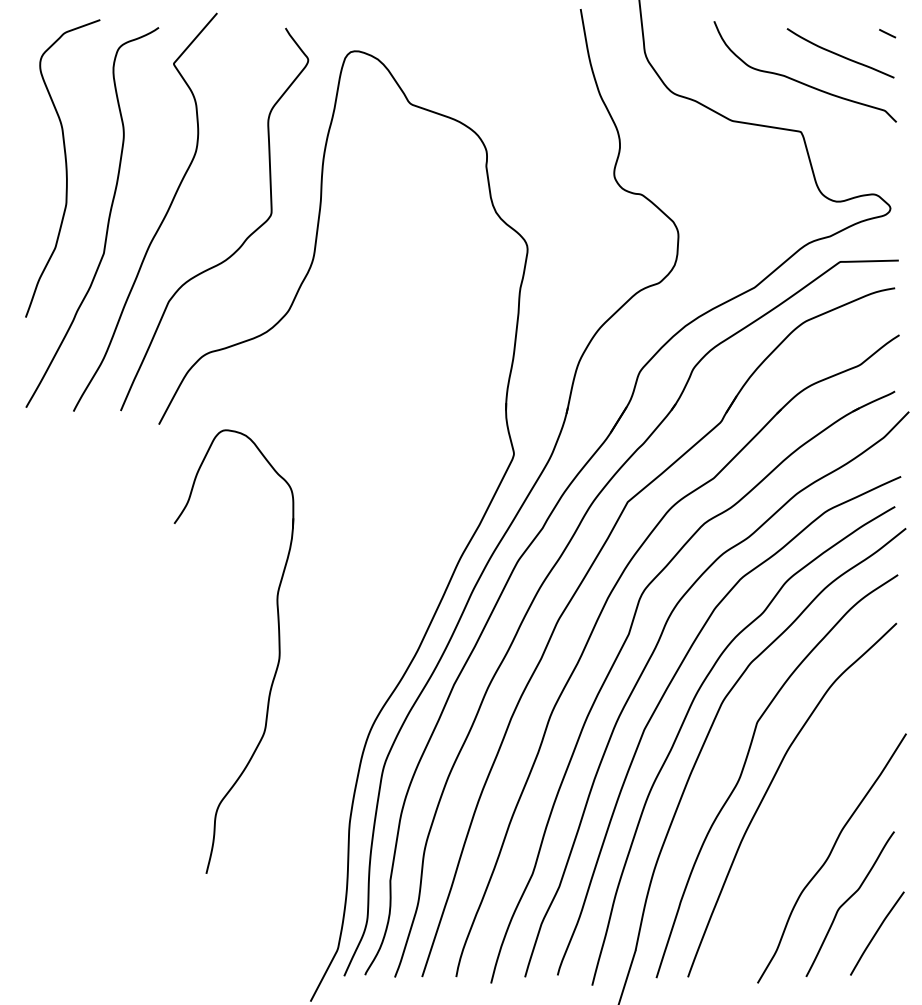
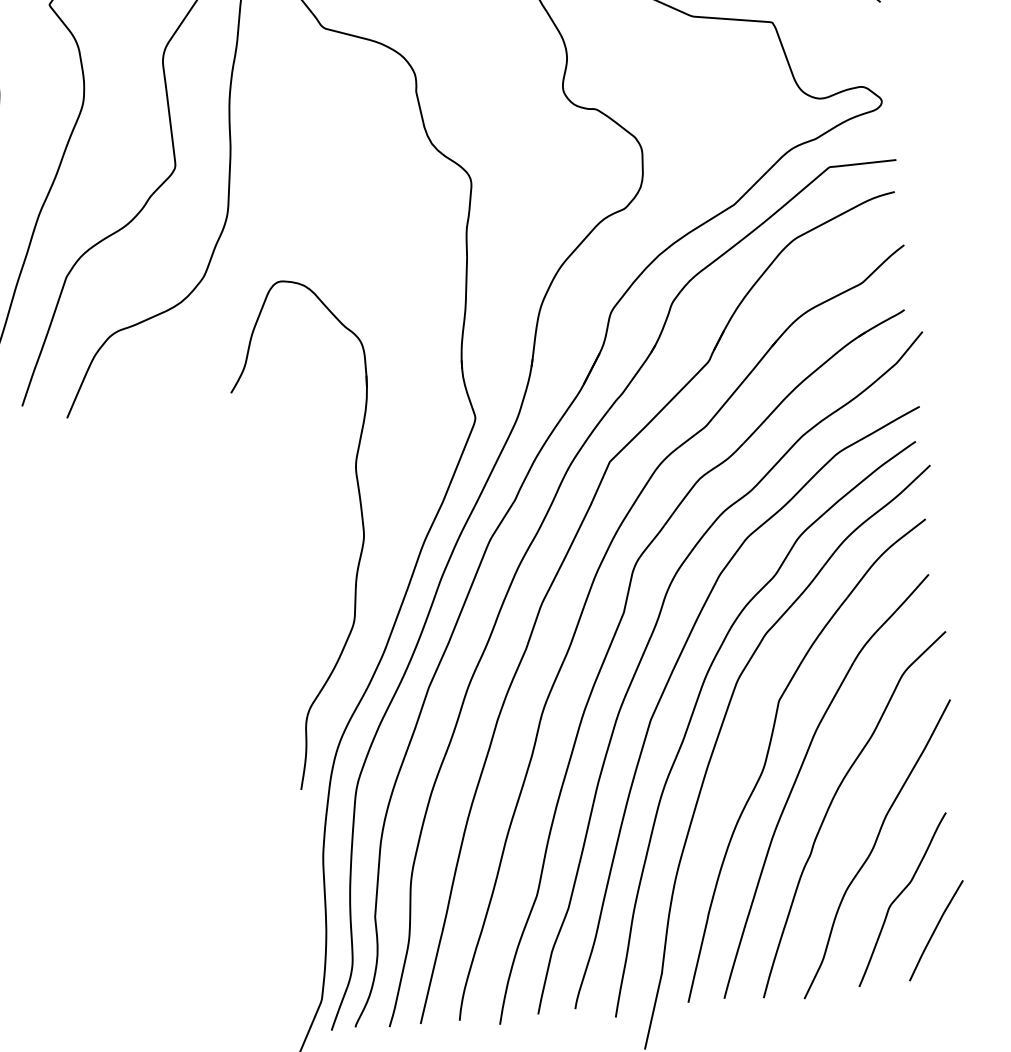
part: (278, 651) -> (362, 529), moved
curve: (795, 816) -> (831, 804), added

